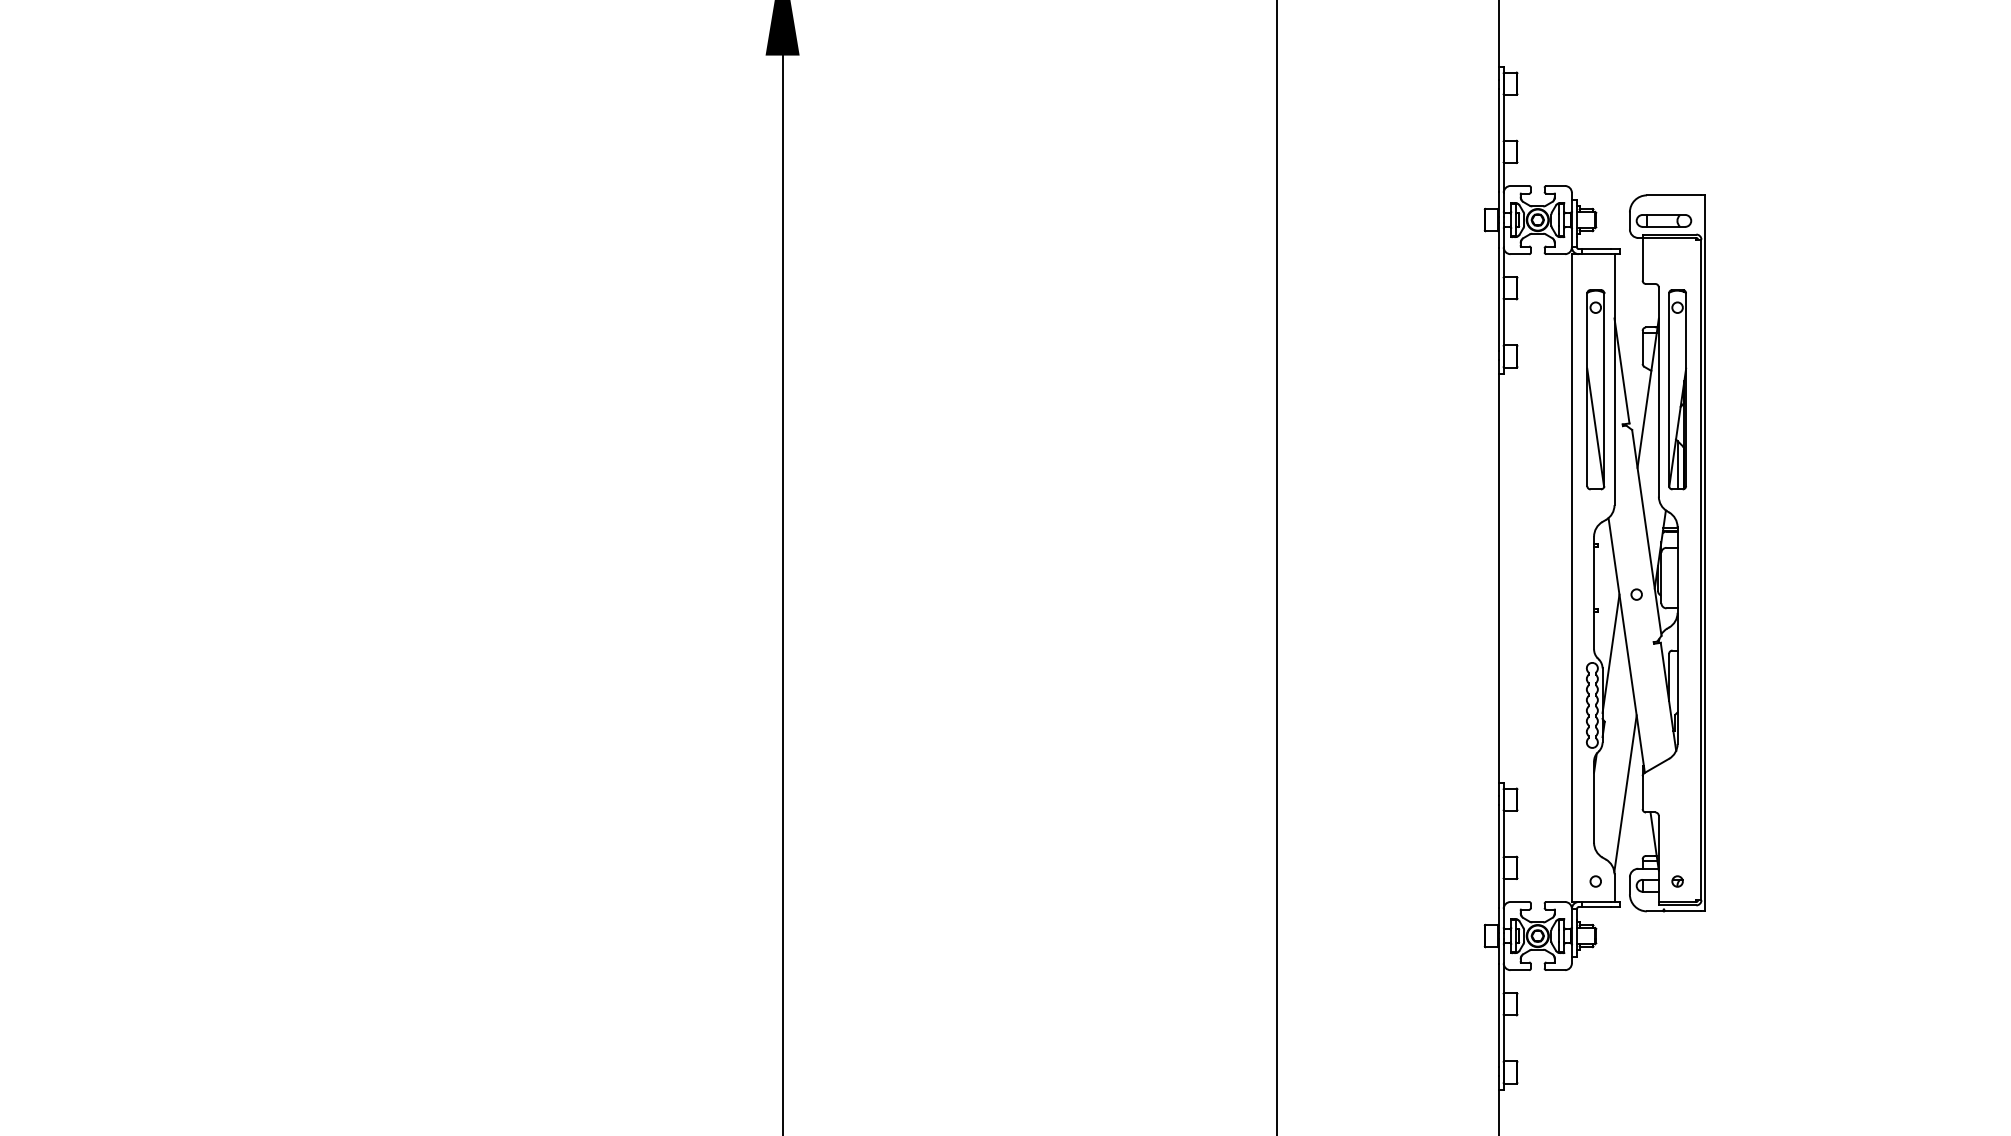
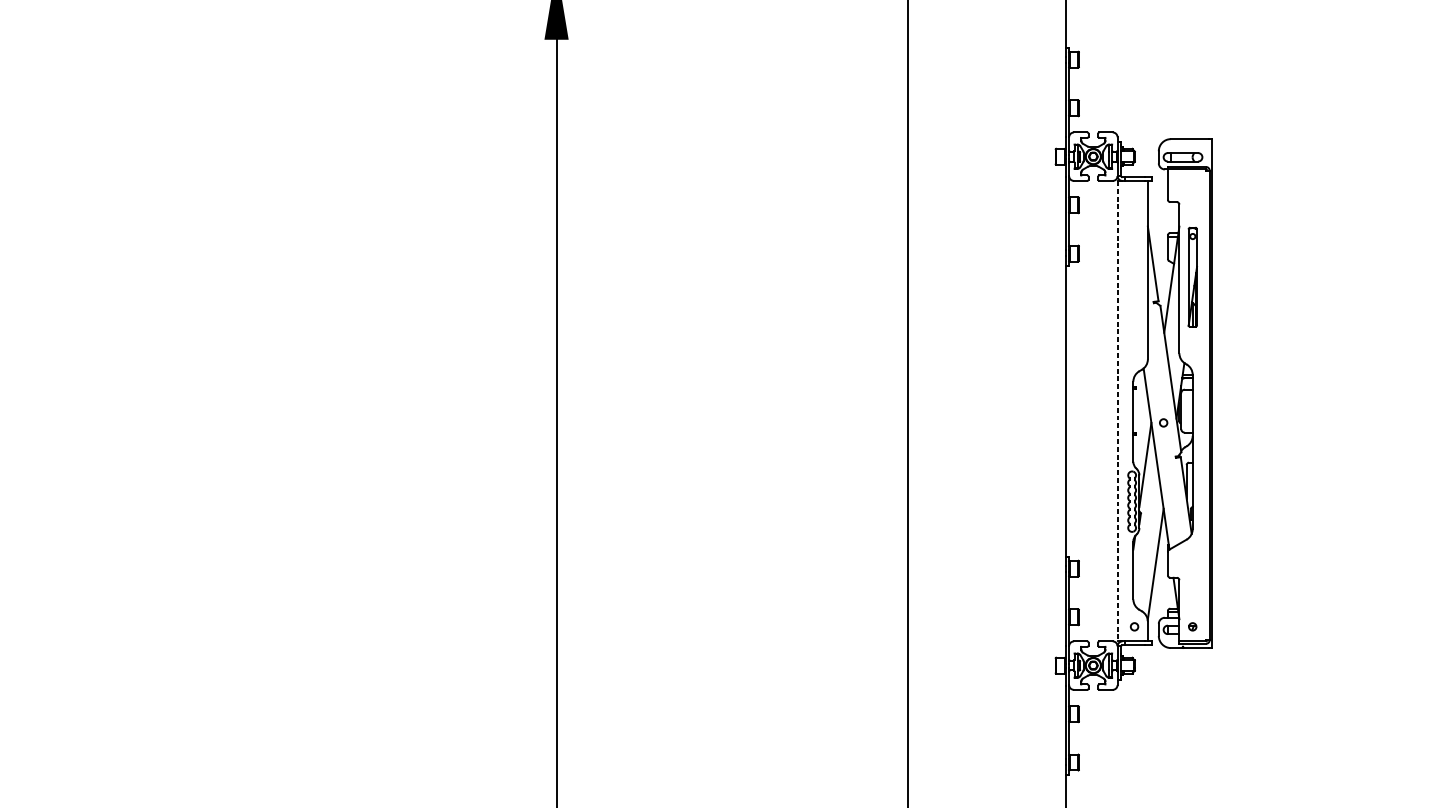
part: (1595, 389) -> (1134, 277), removed
part: (1677, 389) -> (1192, 277), size x0.7
line: (1571, 578) -> (1117, 411), solid -> dashed

